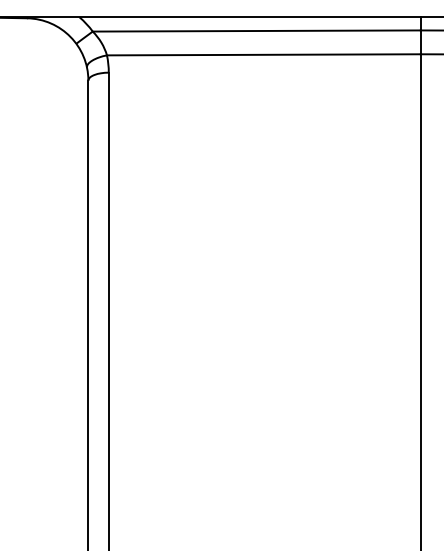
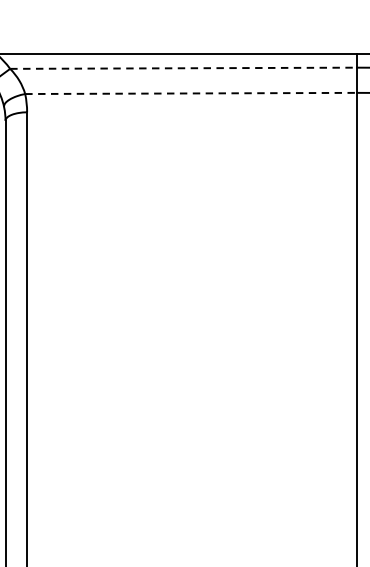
line: (257, 31) -> (184, 68), solid -> dashed
line: (263, 54) -> (190, 93), solid -> dashed

